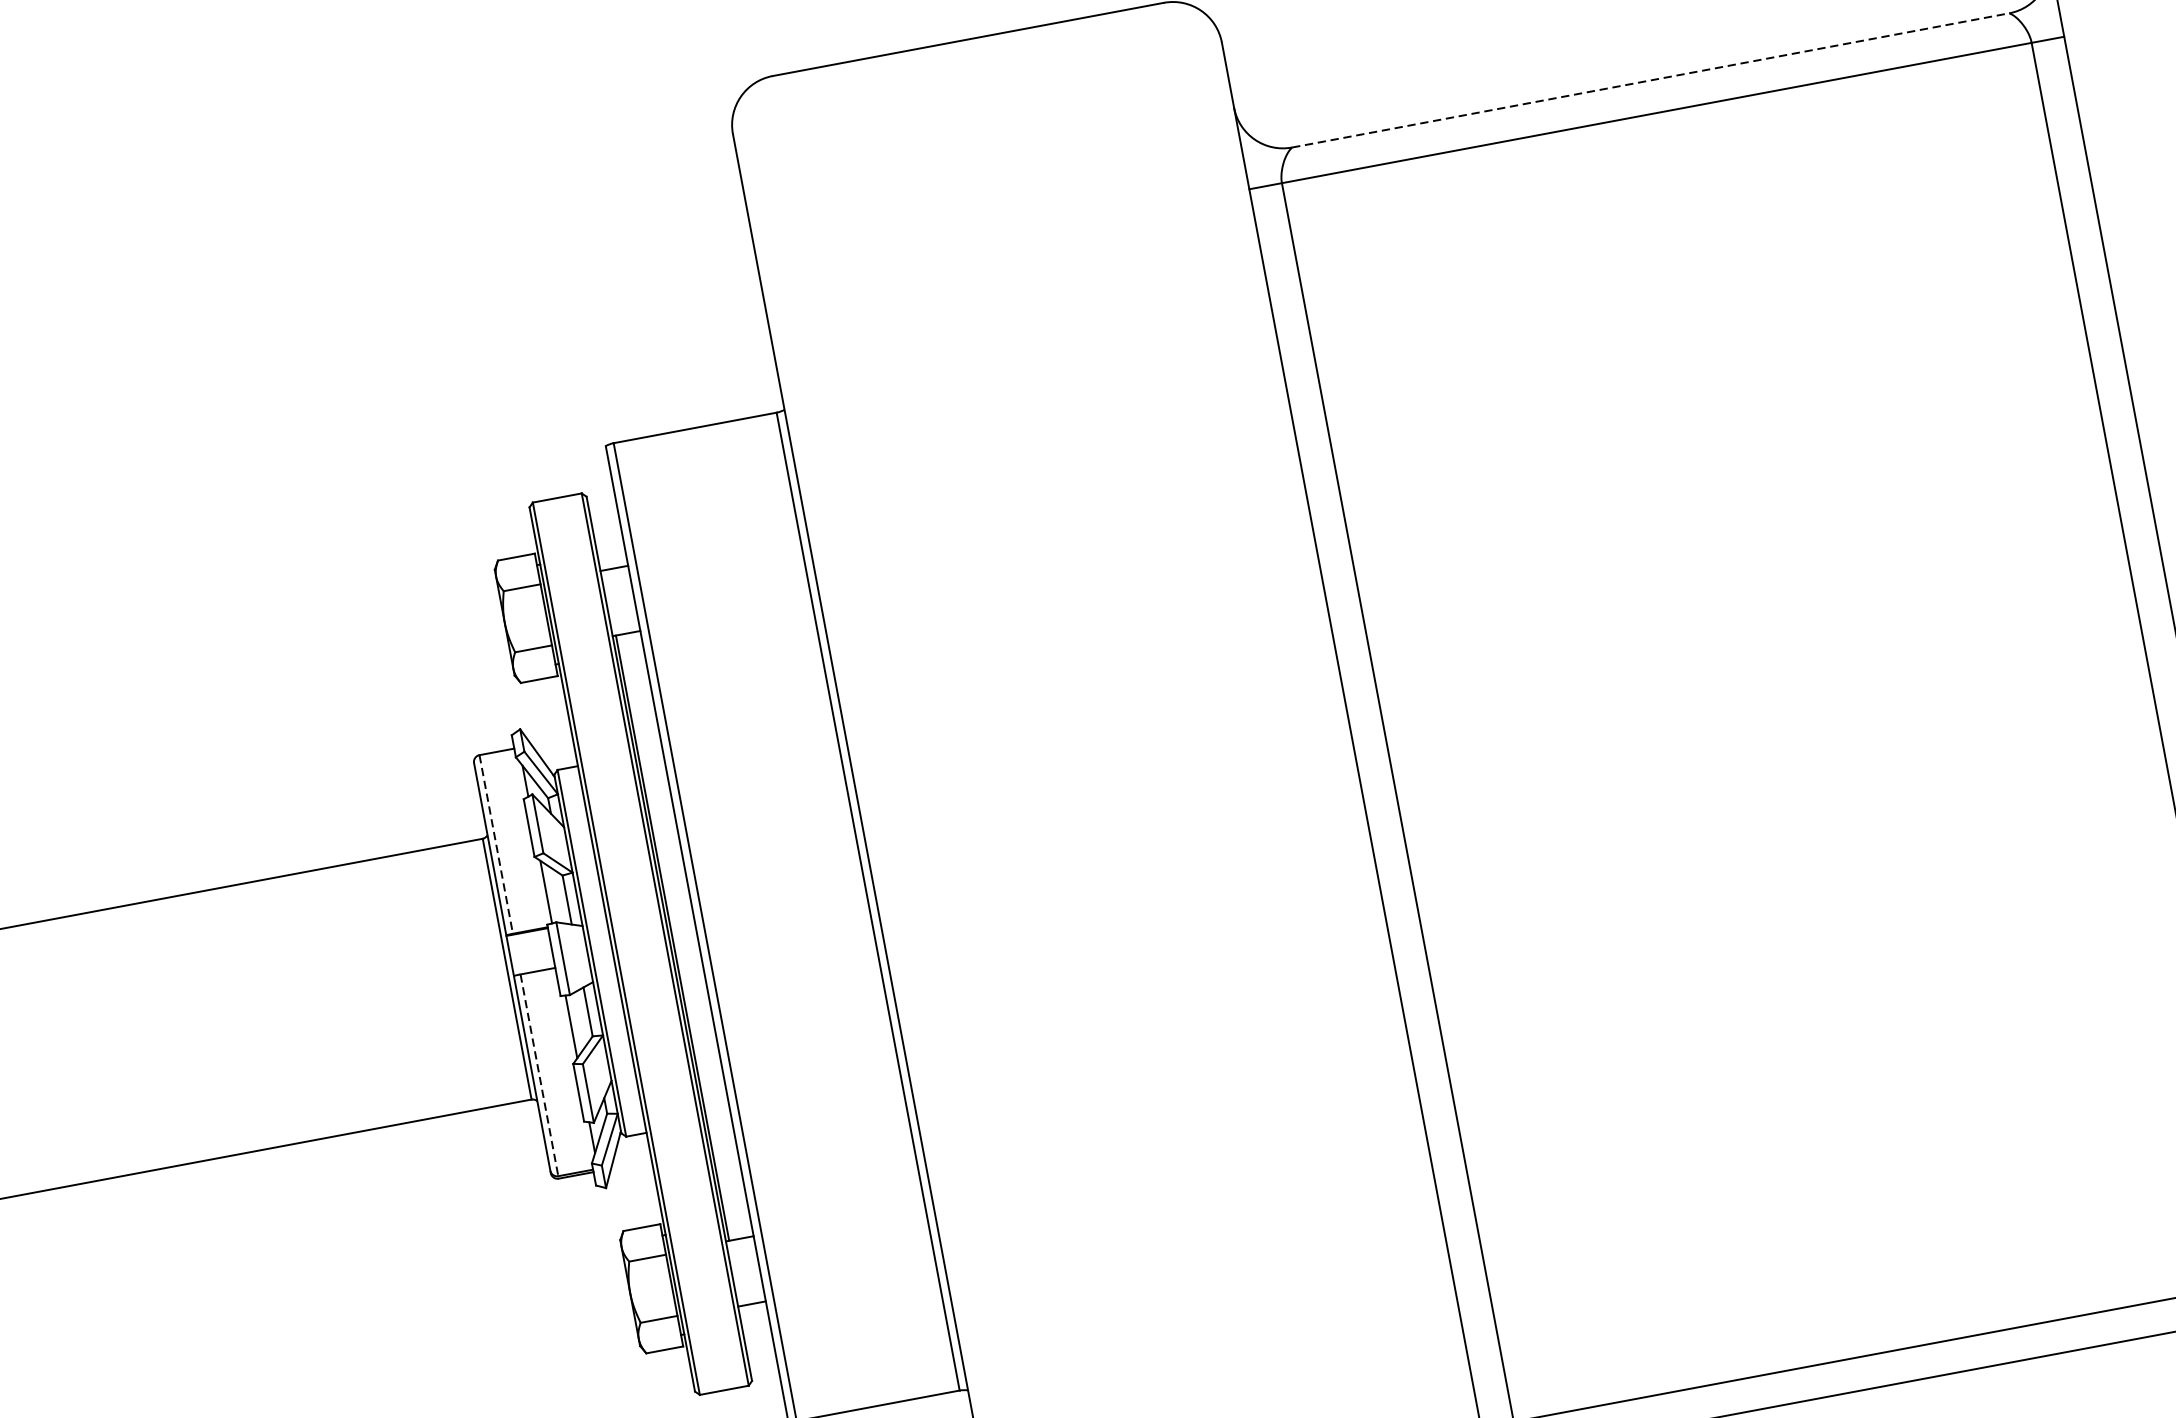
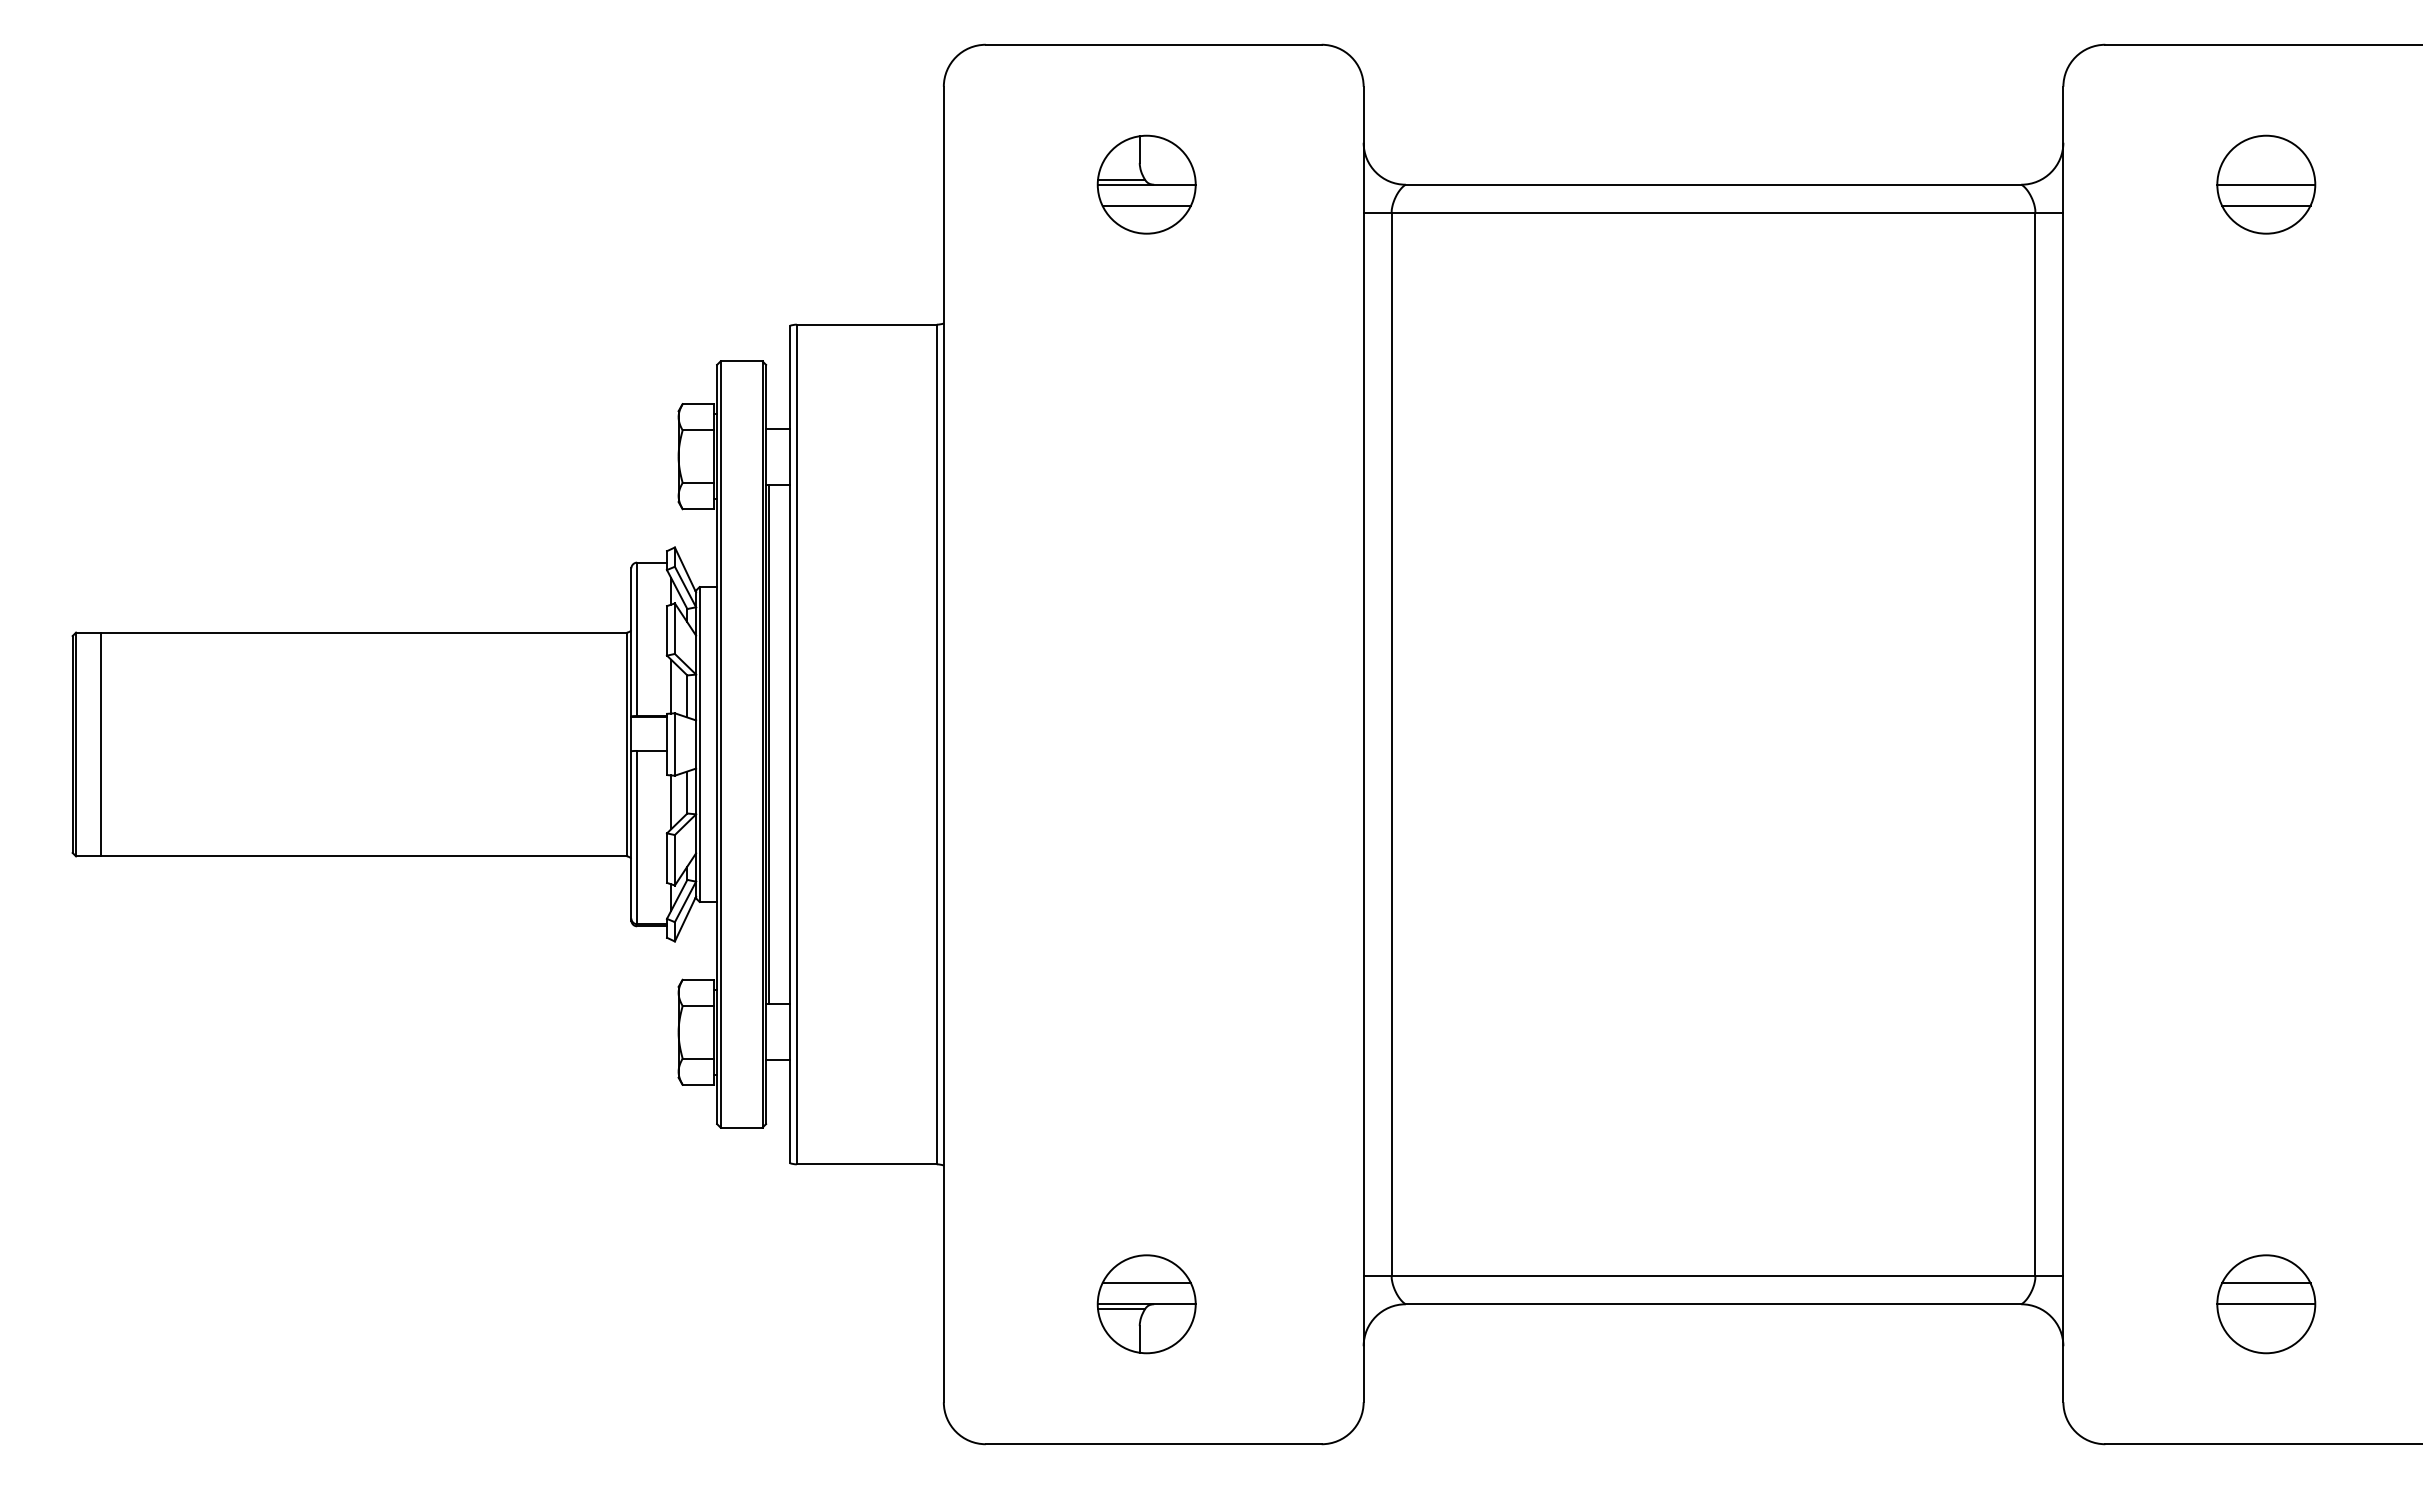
line: (1650, 80) -> (1713, 184), dashed -> solid
part: (990, 203) -> (1146, 184), added
line: (496, 844) -> (637, 639), dashed -> solid
line: (539, 1075) -> (637, 837), dashed -> solid

